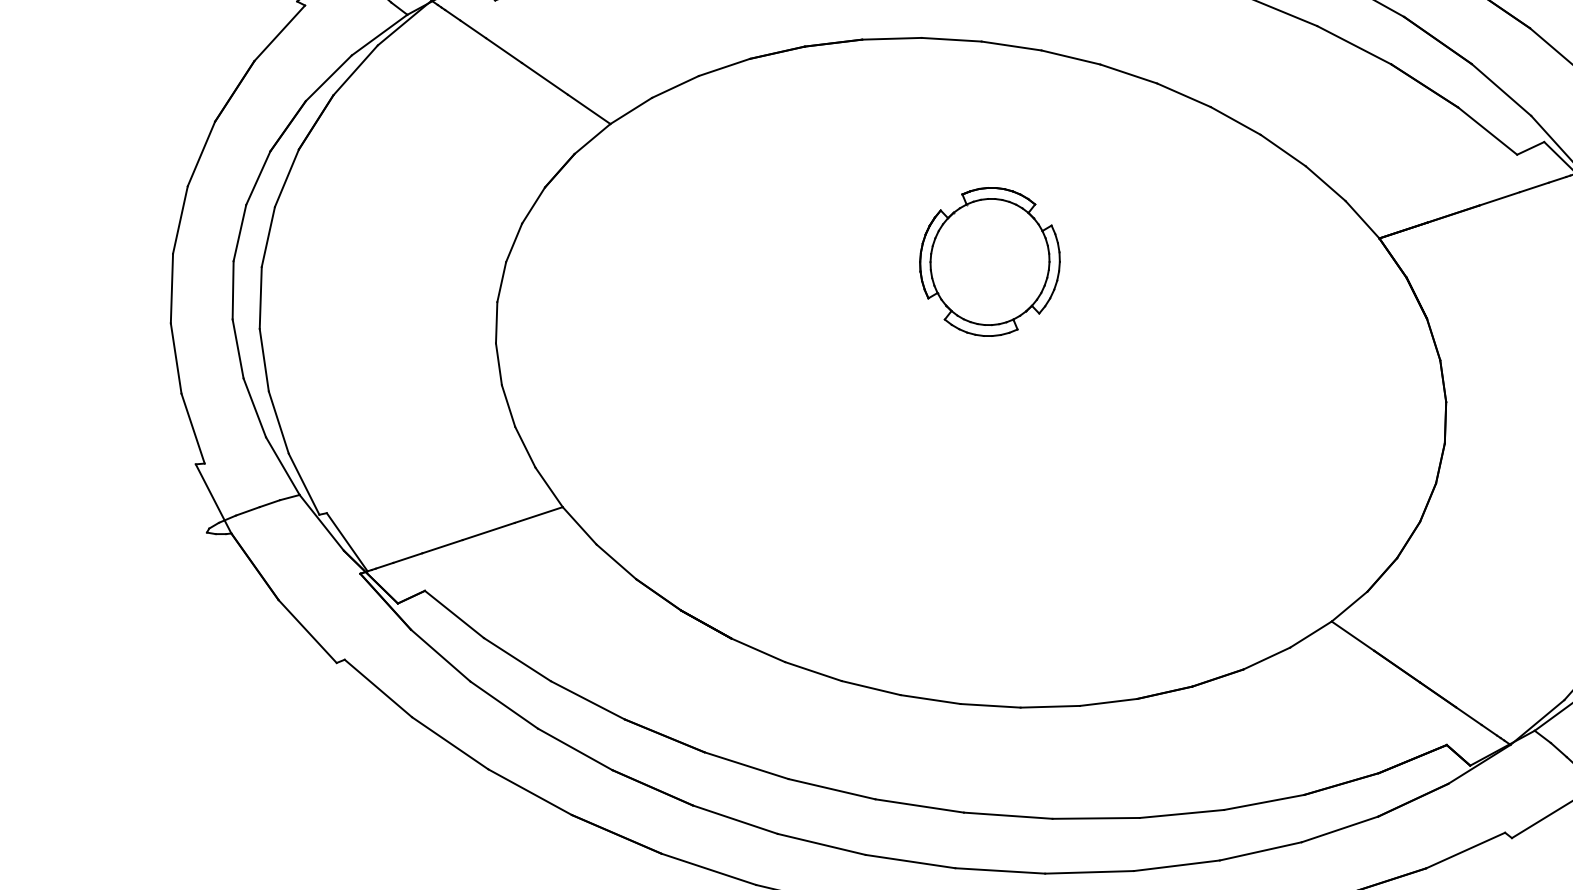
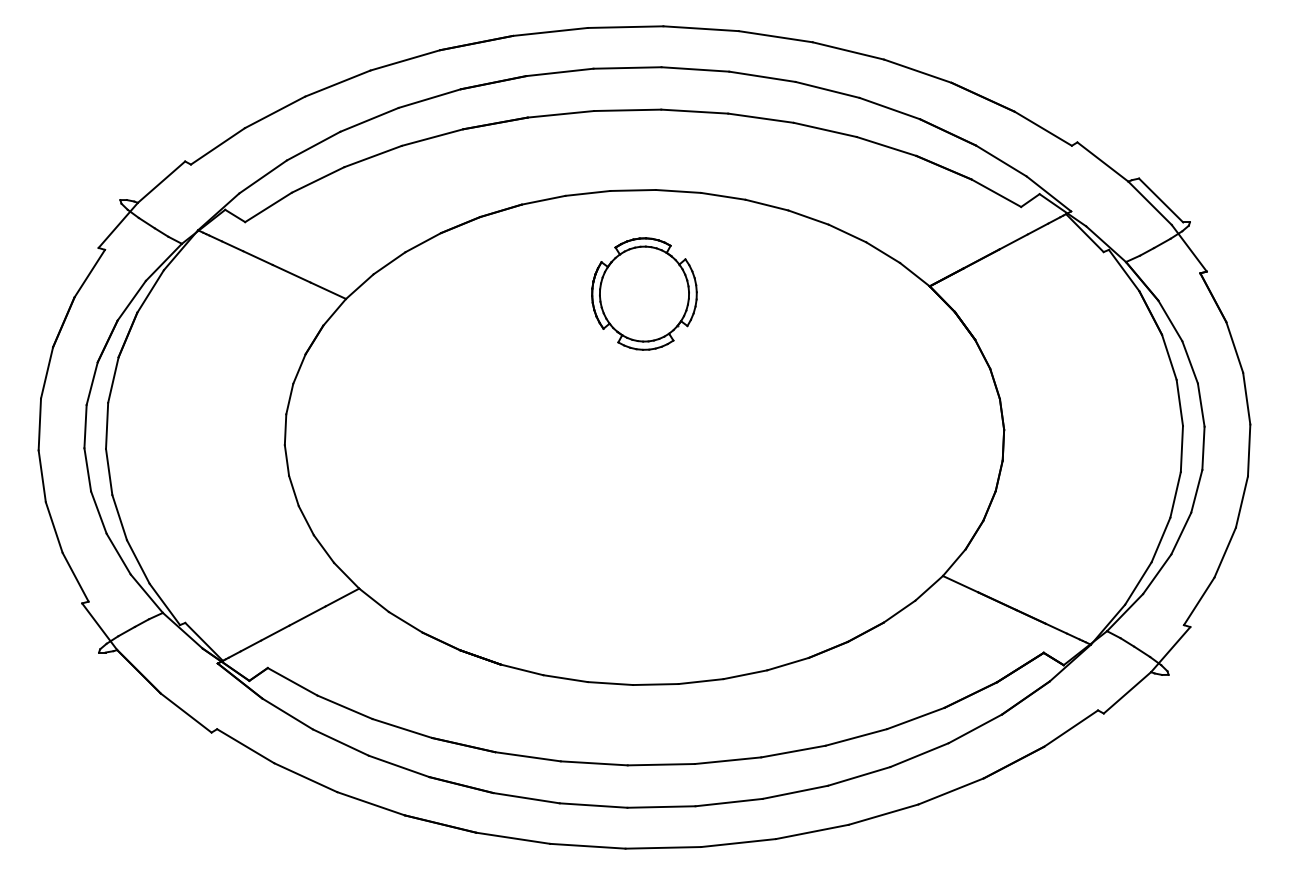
part: (990, 261) -> (644, 293), moved

